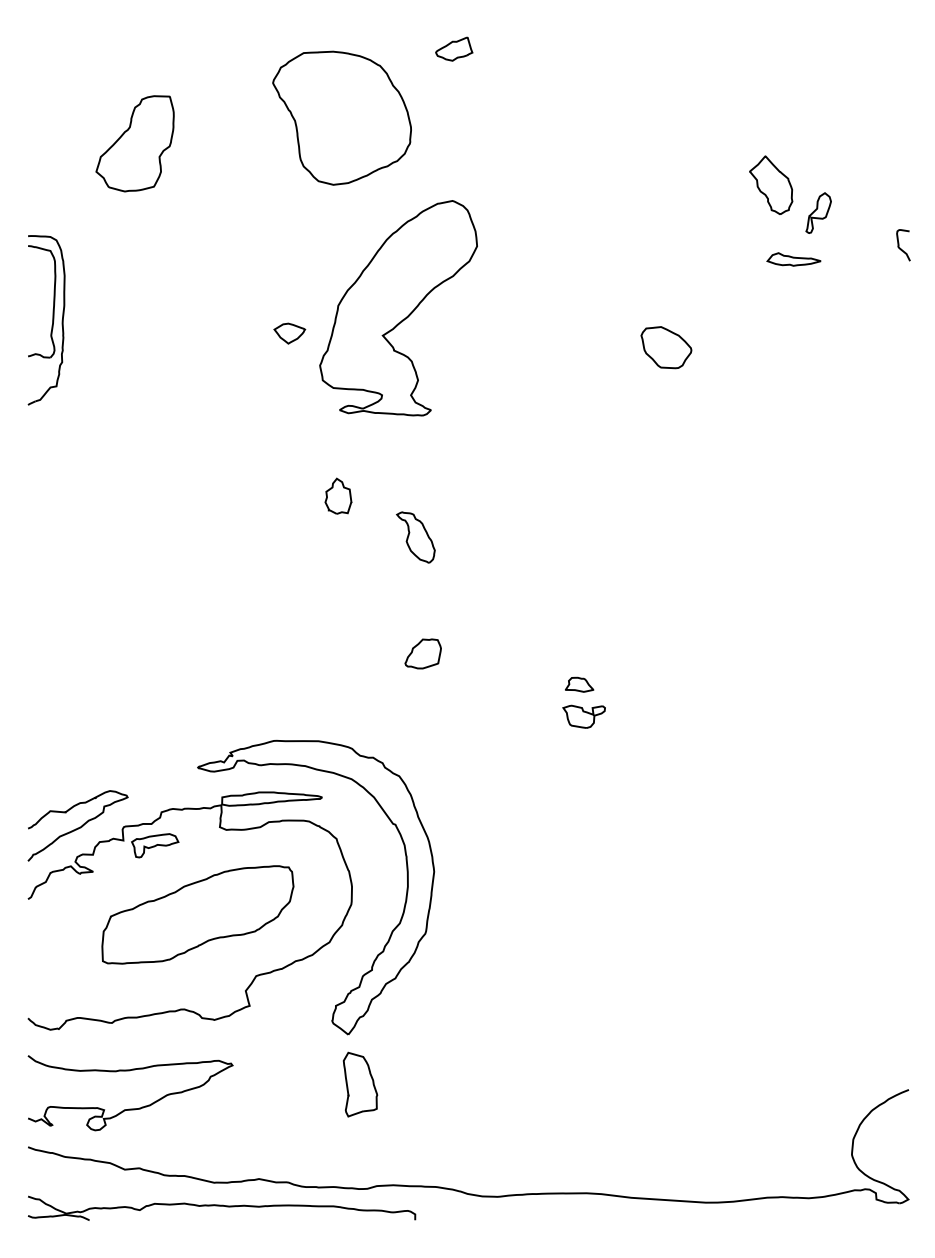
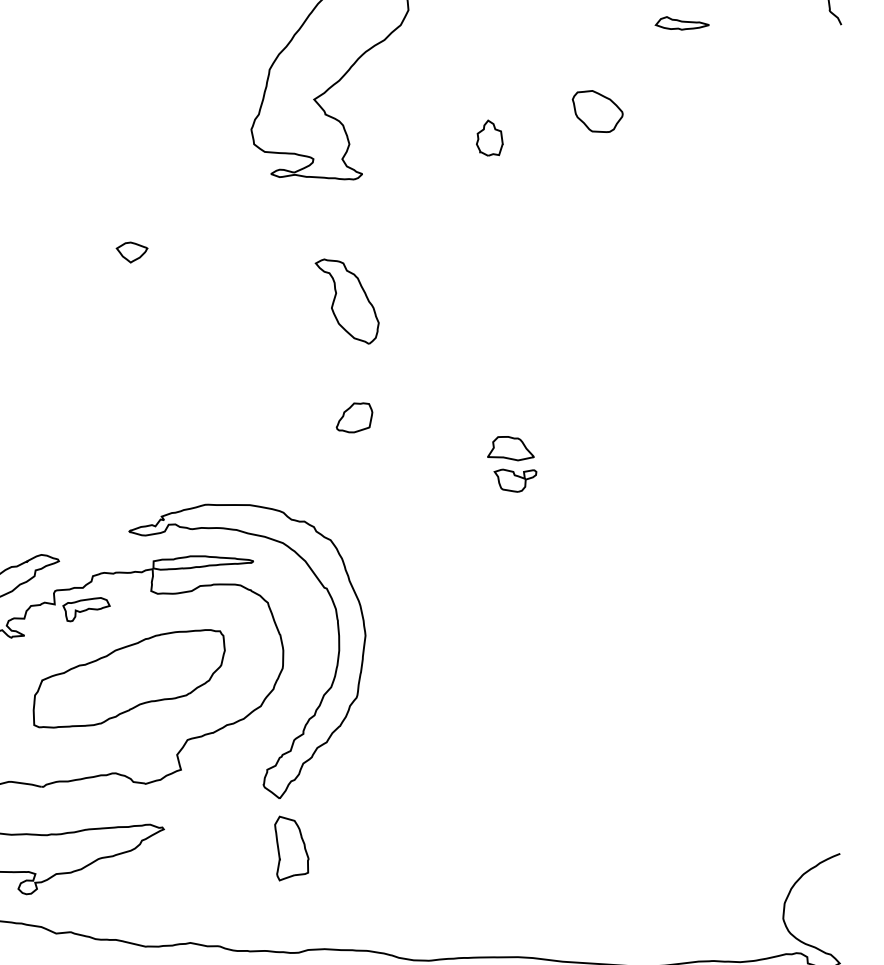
part: (793, 259) -> (681, 23), moved
part: (289, 333) -> (131, 252), moved
part: (338, 495) -> (489, 137), moved
part: (415, 537) -> (346, 301), size x1.67
part: (579, 684) -> (510, 448), size x1.67

